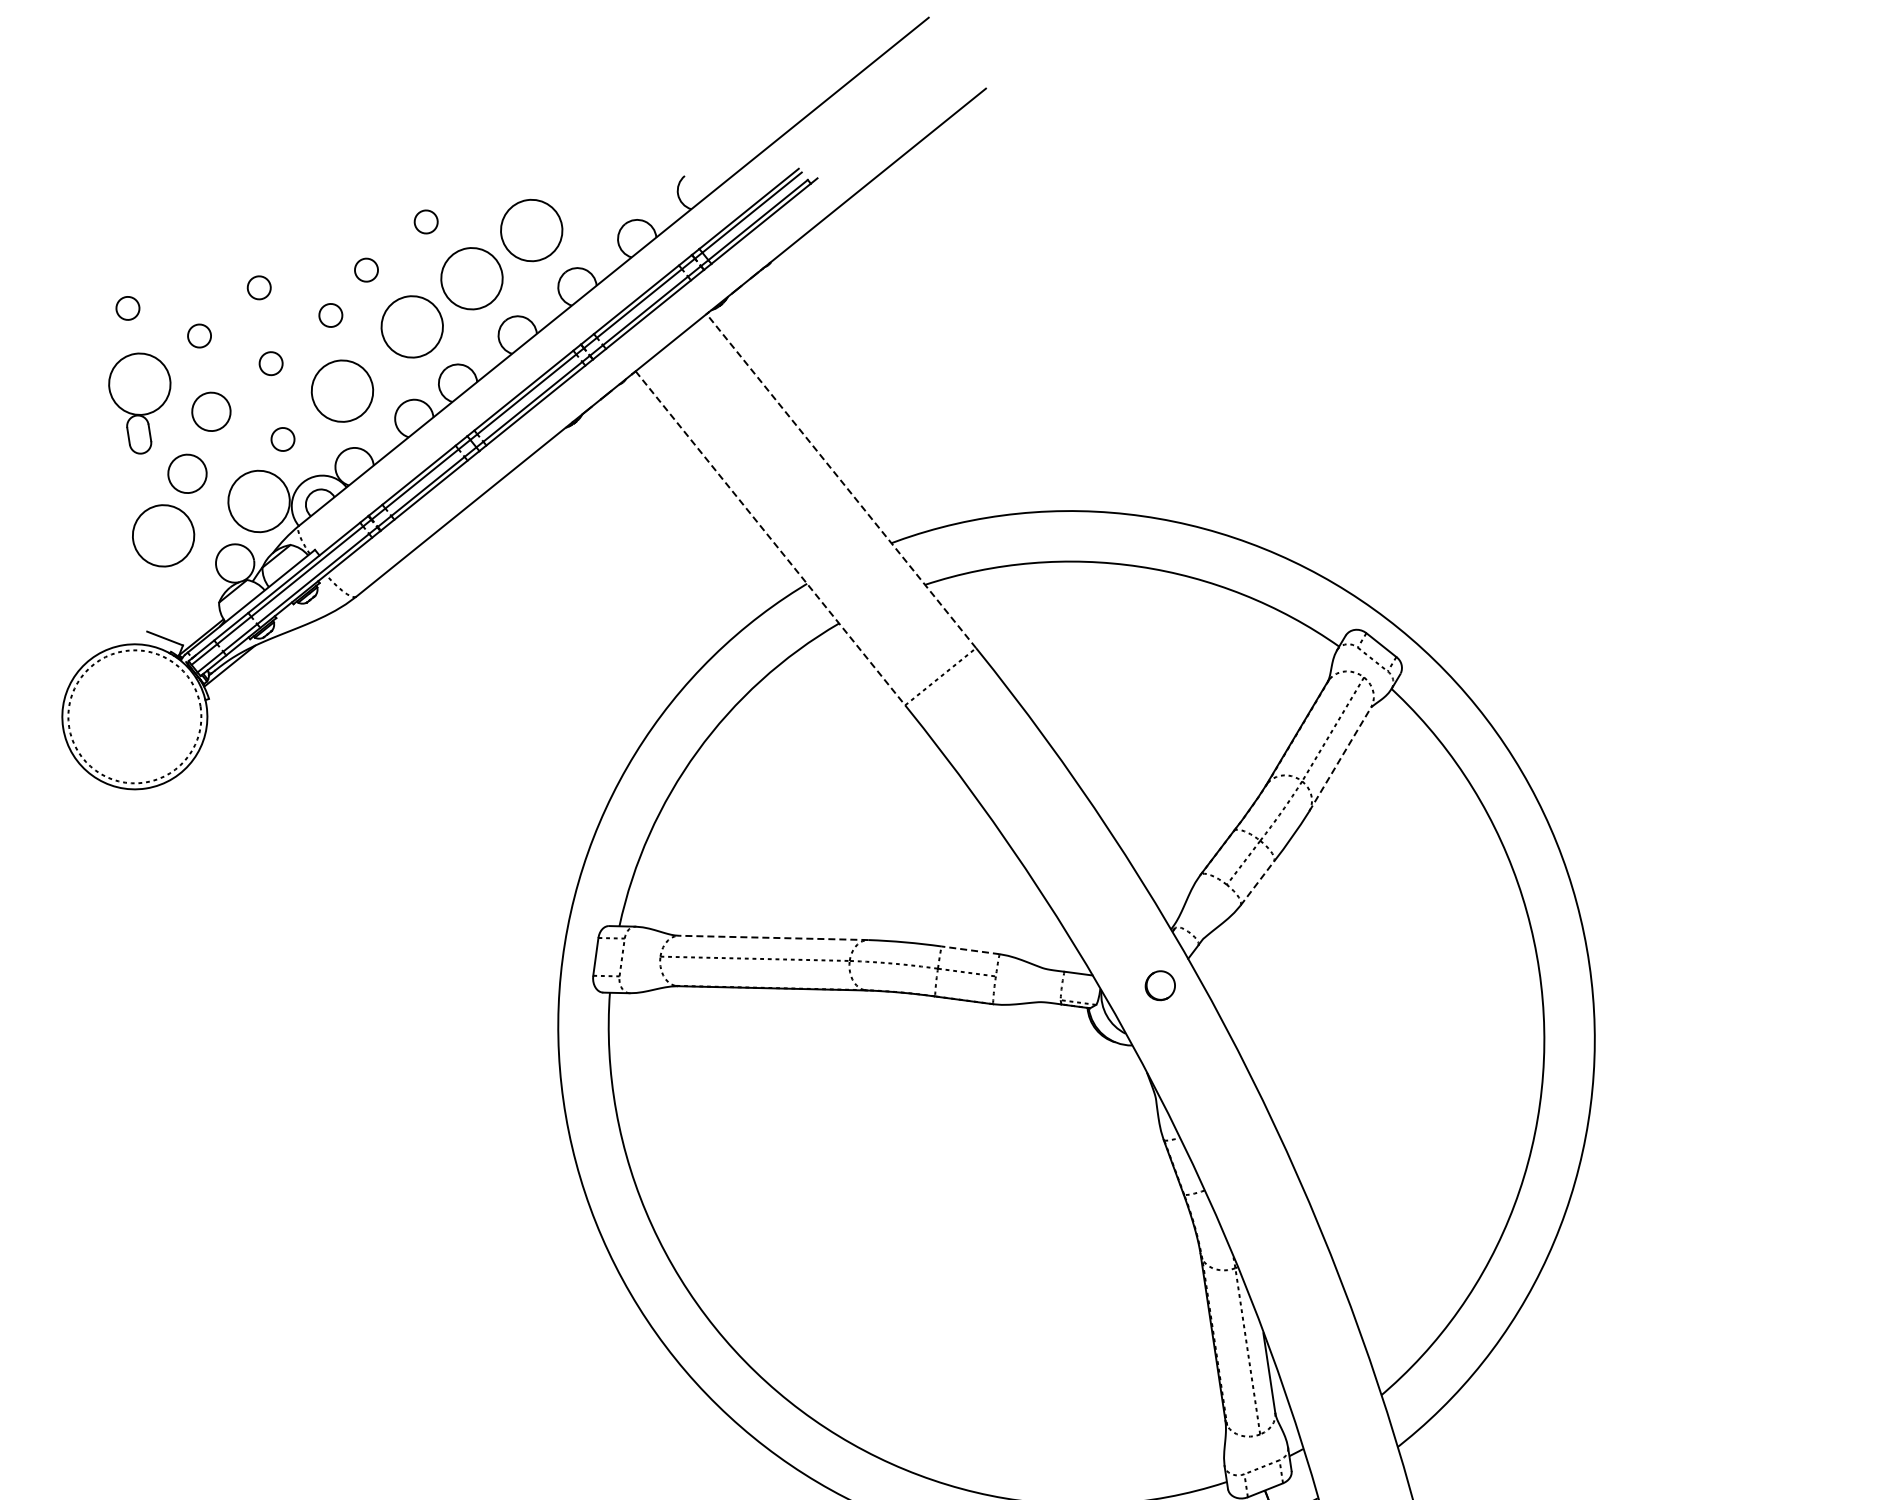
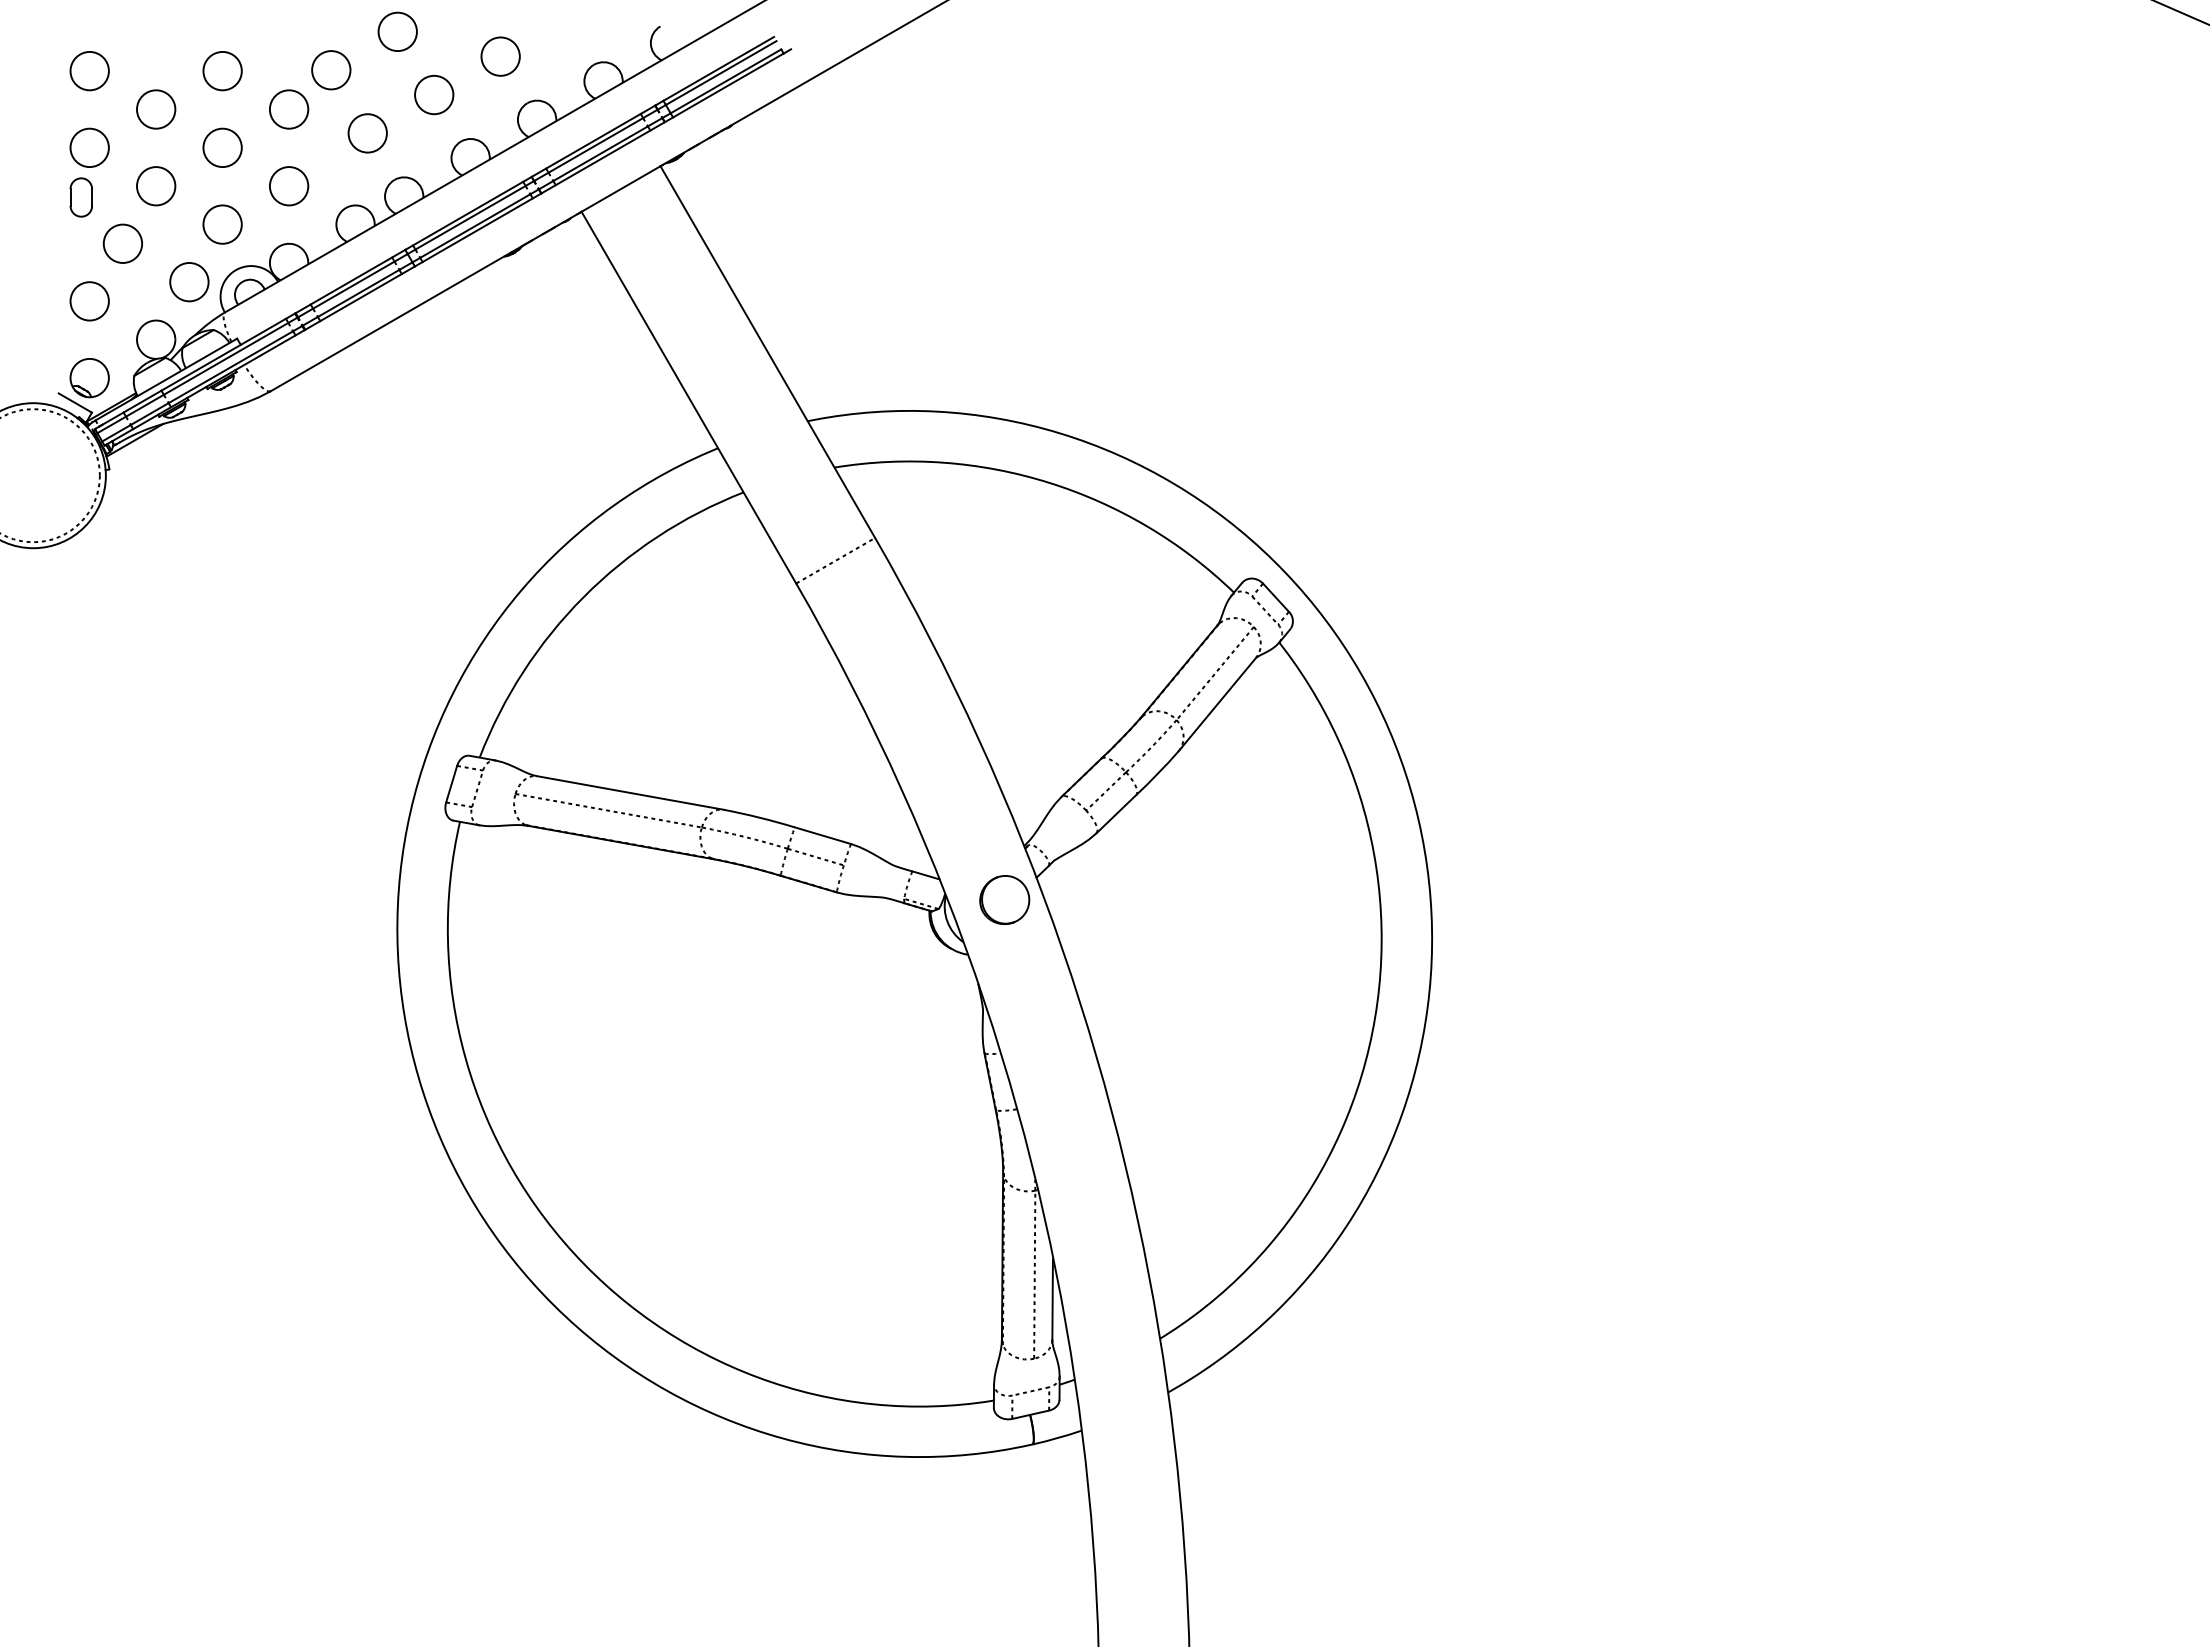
circle: (425, 221) -> (397, 31), size x1.67
circle: (531, 230) -> (500, 56), size x0.62
circle: (366, 270) -> (331, 70), size x1.67
circle: (472, 278) -> (434, 94), size x0.62
circle: (259, 287) -> (222, 70), size x1.67
circle: (127, 307) -> (89, 70), size x1.67
circle: (330, 315) -> (288, 109), size x1.67
circle: (412, 327) -> (367, 133), size x0.62
circle: (199, 335) -> (156, 109), size x1.67
circle: (270, 363) -> (222, 147), size x1.67
circle: (139, 383) -> (89, 147), size x0.62
circle: (343, 391) -> (289, 186), size x0.62
circle: (282, 439) -> (222, 224), size x1.67
line: (841, 481) -> (767, 352), dashed -> solid
circle: (259, 500) -> (189, 281), size x0.62
circle: (163, 536) -> (89, 301), size x0.62
line: (770, 538) -> (688, 397), dashed -> solid
part: (175, 612) -> (89, 378), added
line: (1340, 759) -> (1217, 704), dashed -> solid
line: (1257, 883) -> (1116, 814), dashed -> solid
line: (773, 937) -> (630, 792), dashed -> solid
line: (970, 950) -> (822, 835), dashed -> solid
part: (1159, 985) -> (1004, 899), size x1.67

